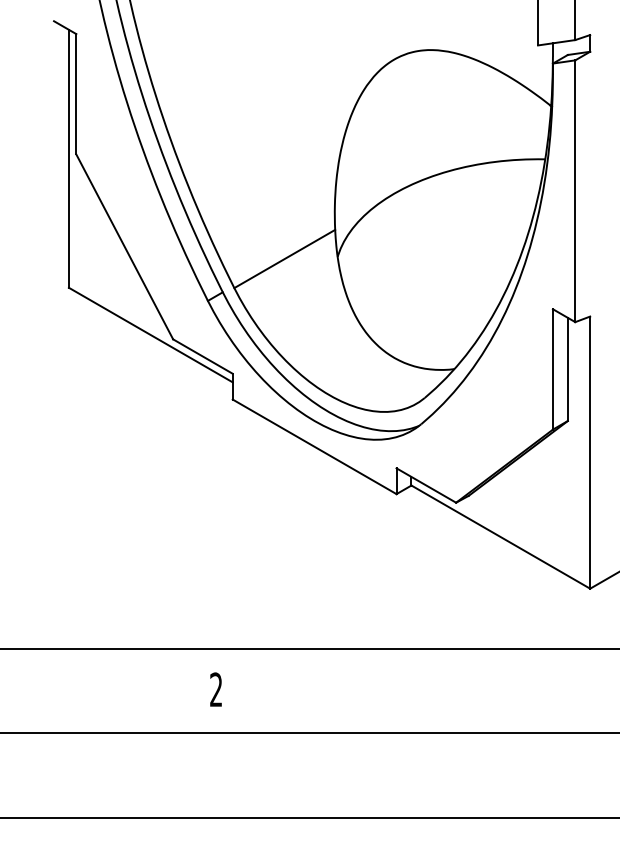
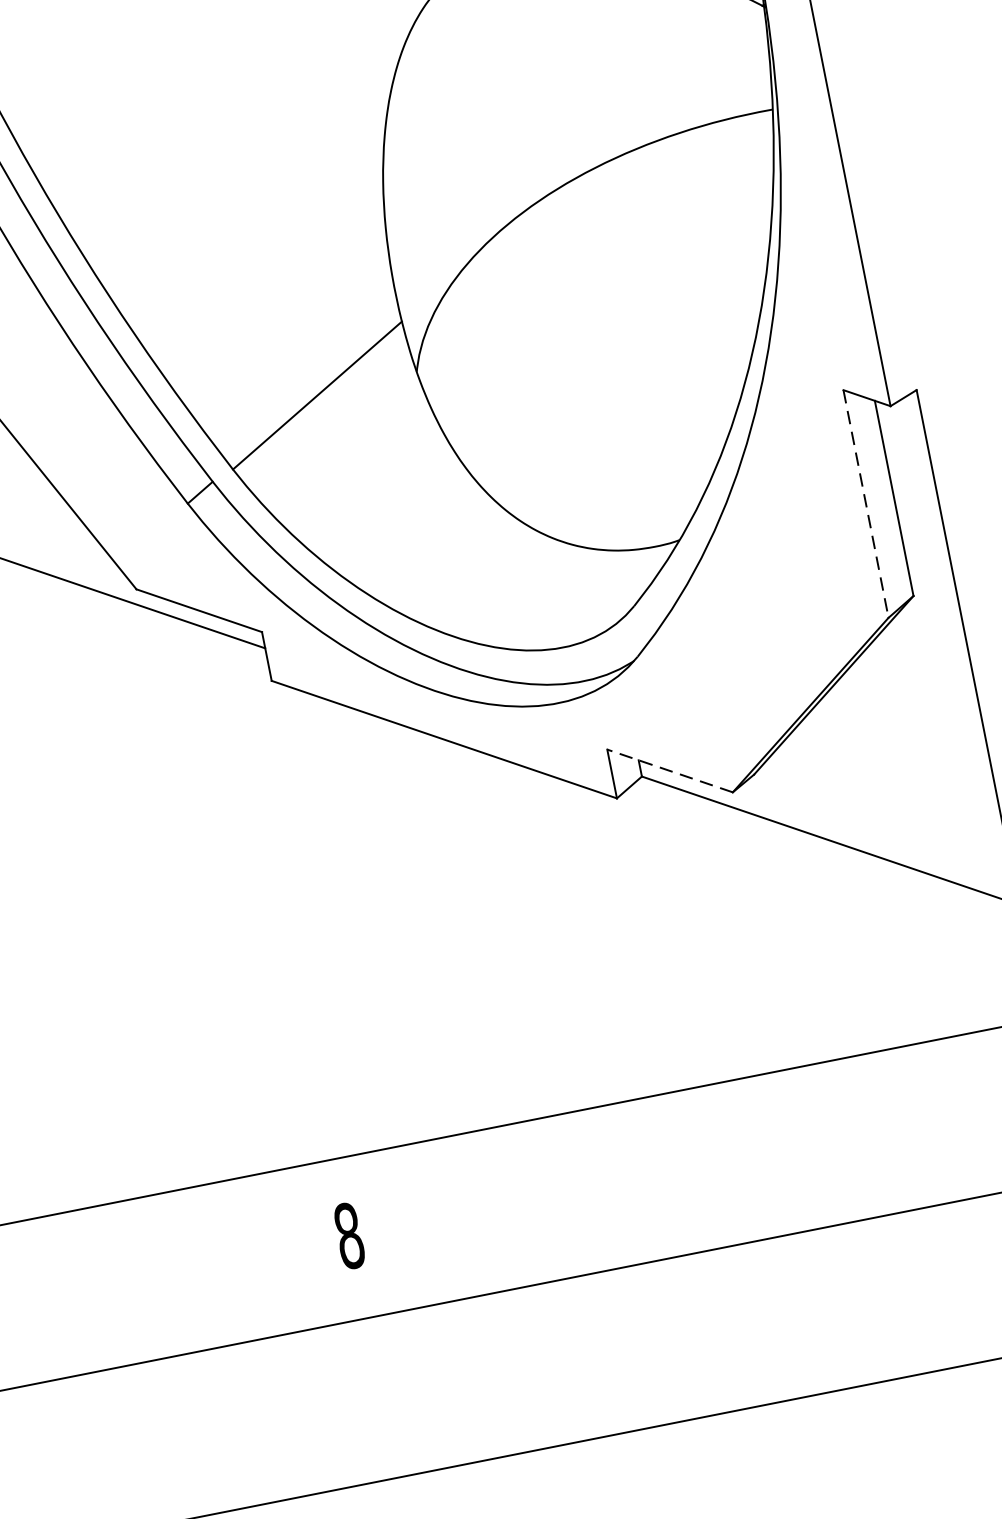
line: (552, 369) -> (865, 504), solid -> dashed
line: (425, 485) -> (668, 771), solid -> dashed
text: (216, 689) -> (349, 1235), 2 -> 8

